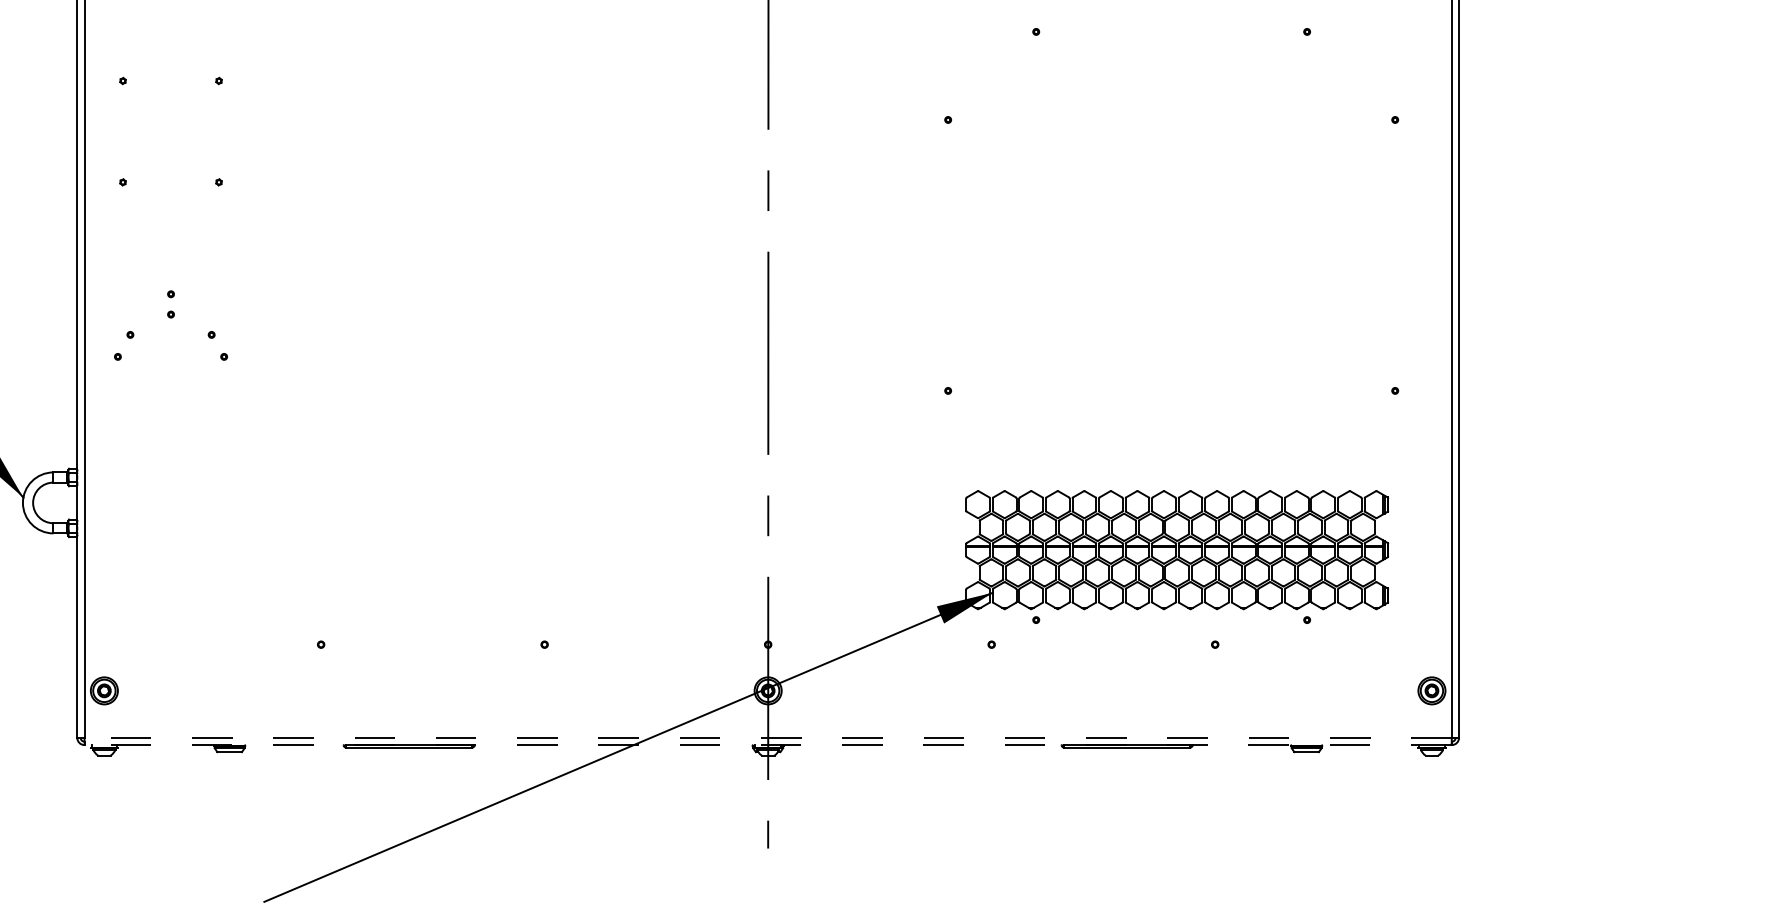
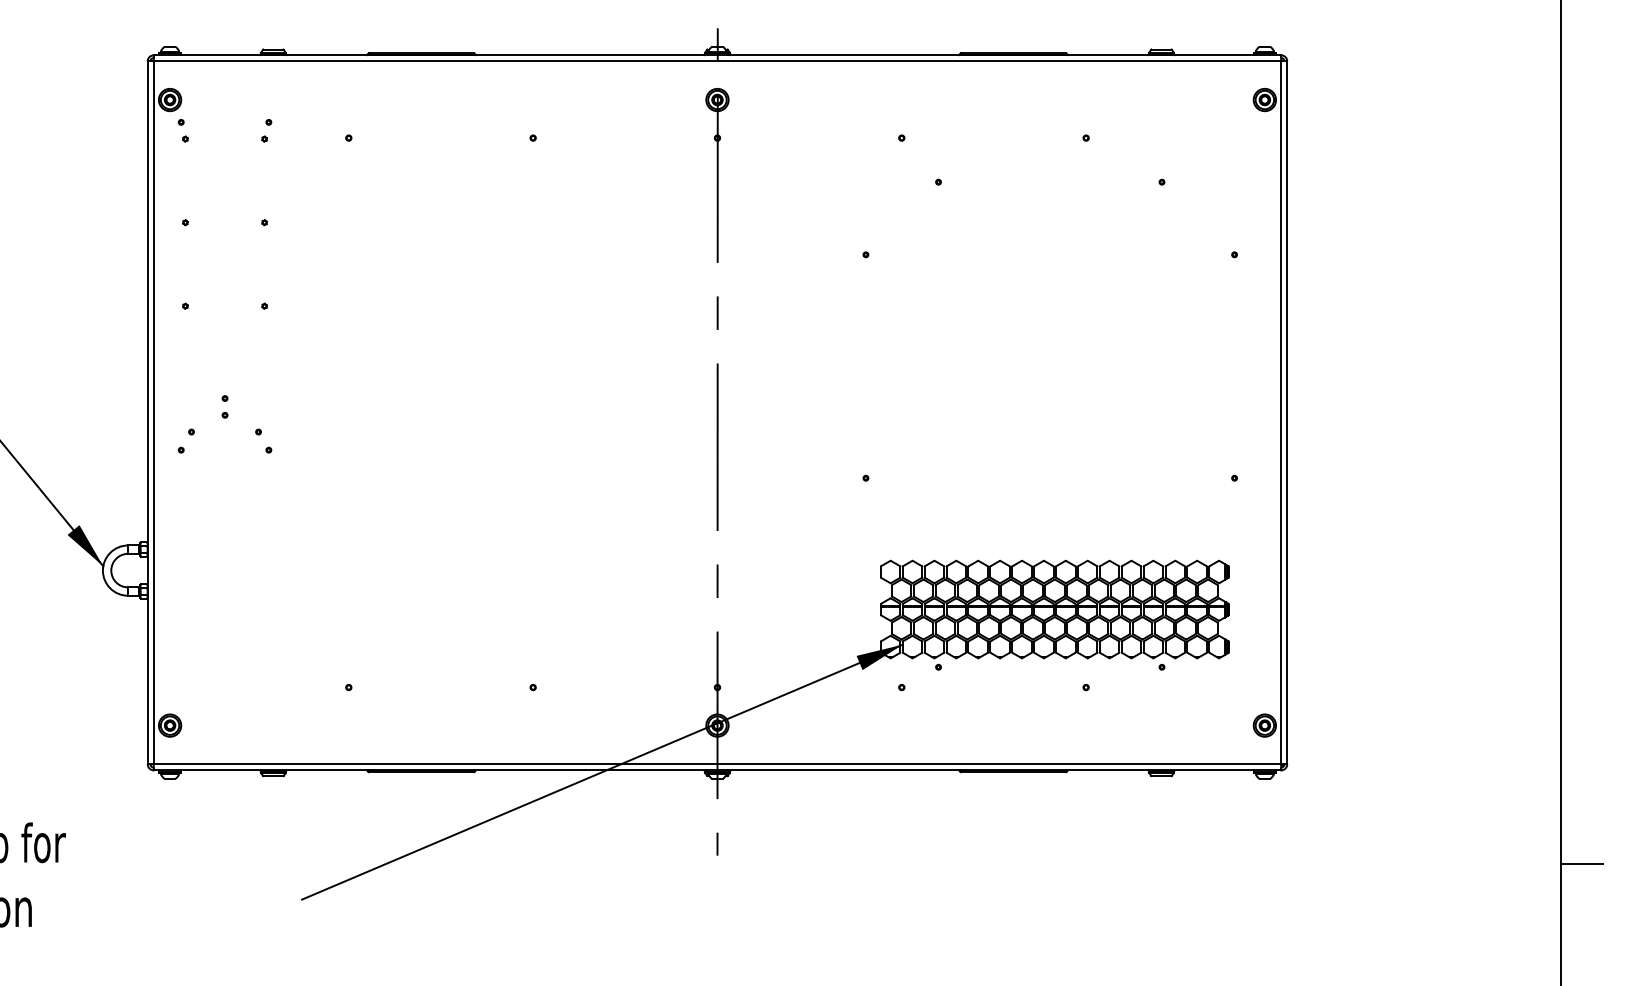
line: (768, 738) -> (717, 764), dashed -> solid
line: (768, 745) -> (717, 770), dashed -> solid

